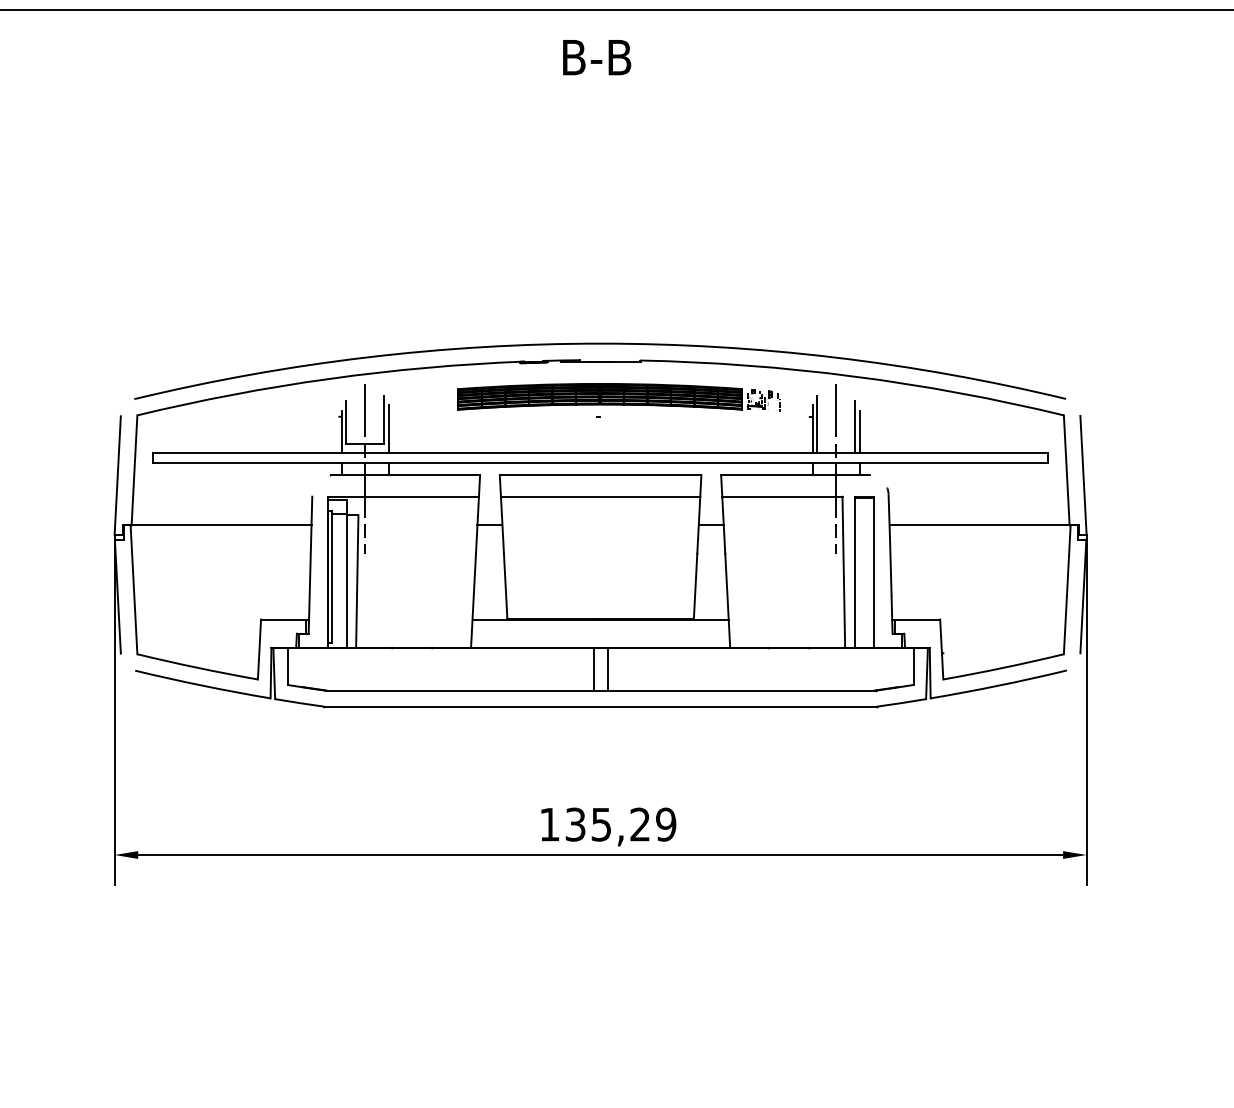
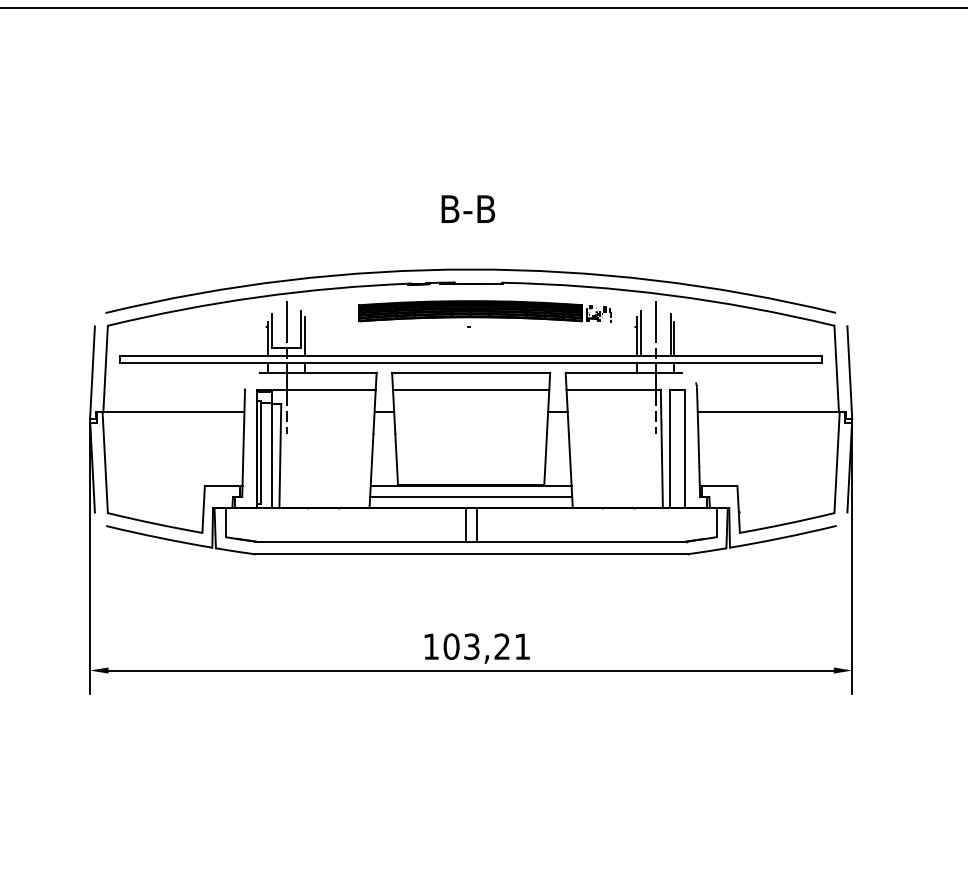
text: (597, 56) -> (468, 208), moved
line: (601, 634) -> (471, 497), added
text: (620, 824) -> (486, 646), 135,29 -> 103,21

